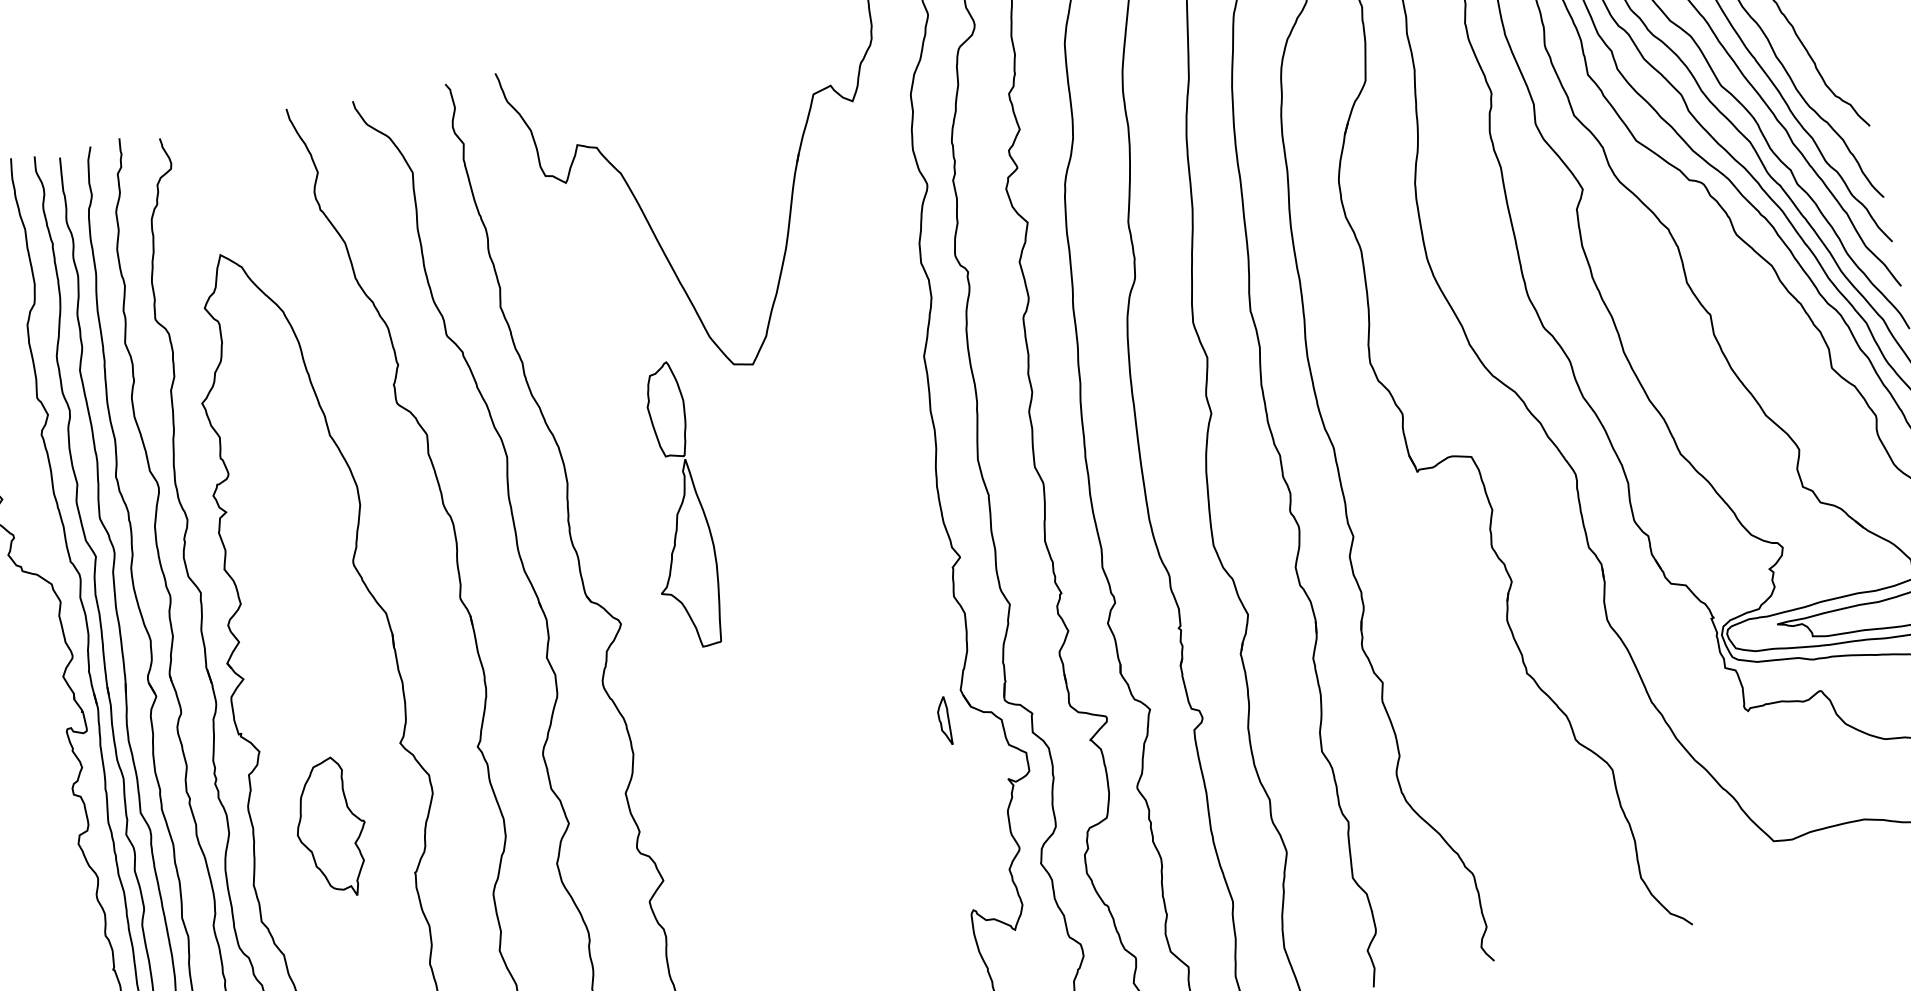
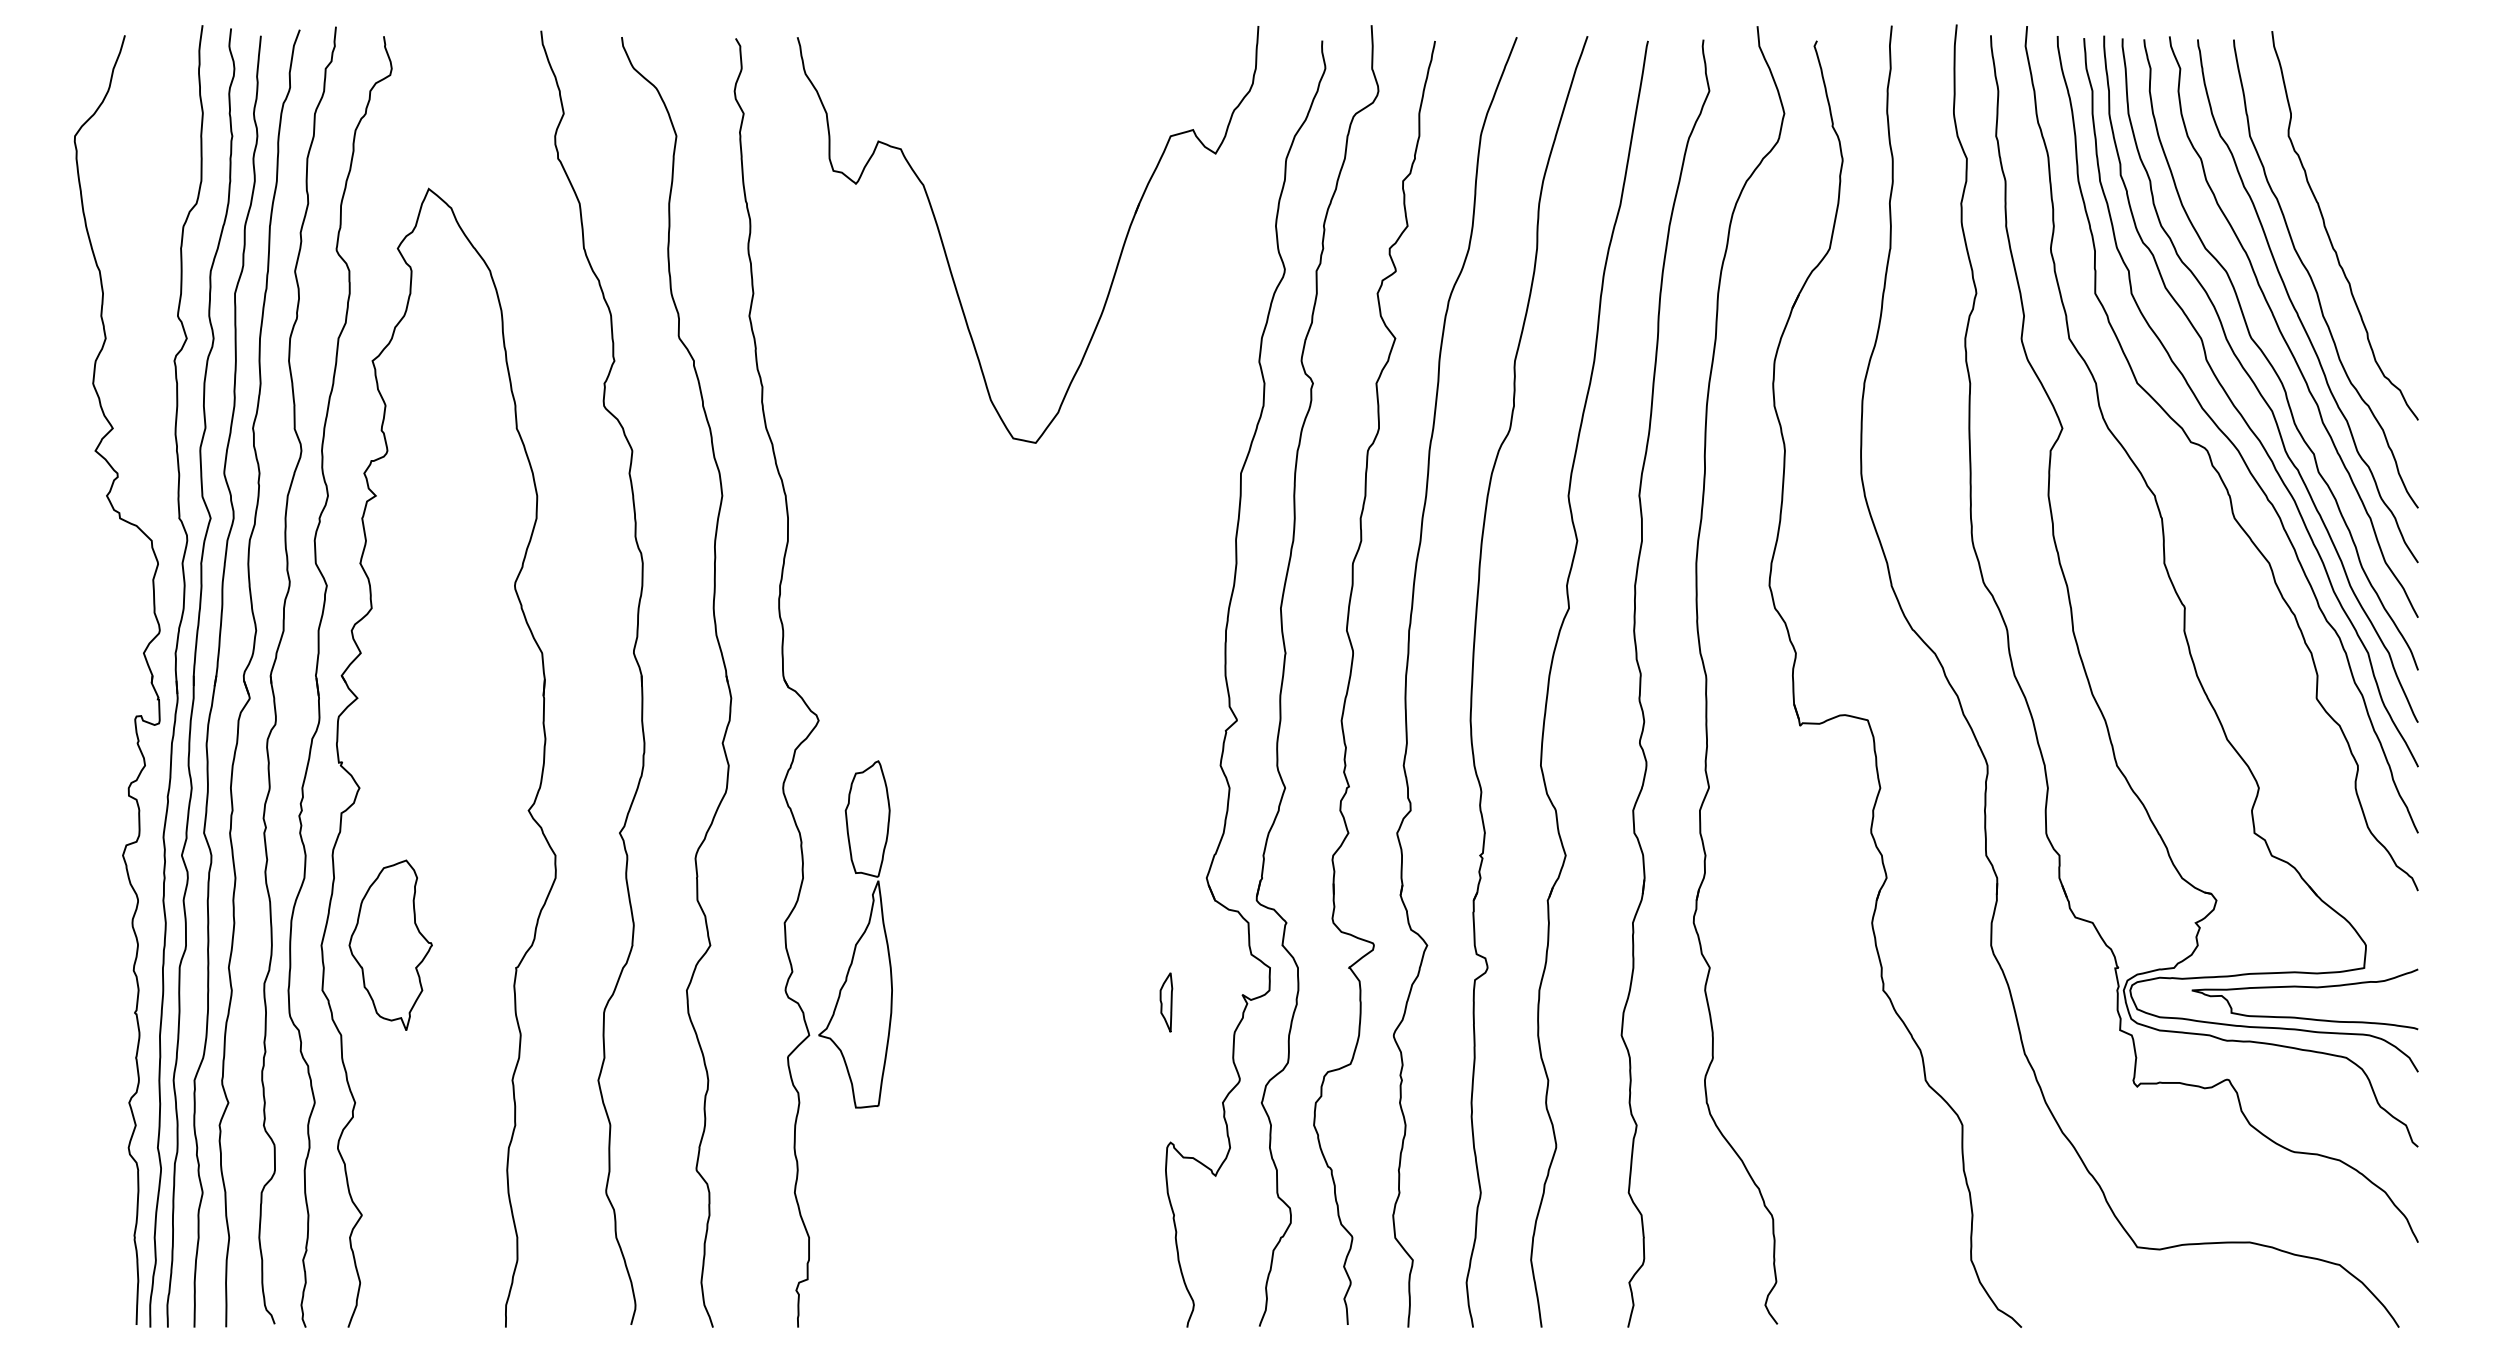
part: (675, 506) -> (855, 934), moved
part: (944, 721) -> (1166, 1002), moved
part: (330, 828) -> (390, 944), moved

